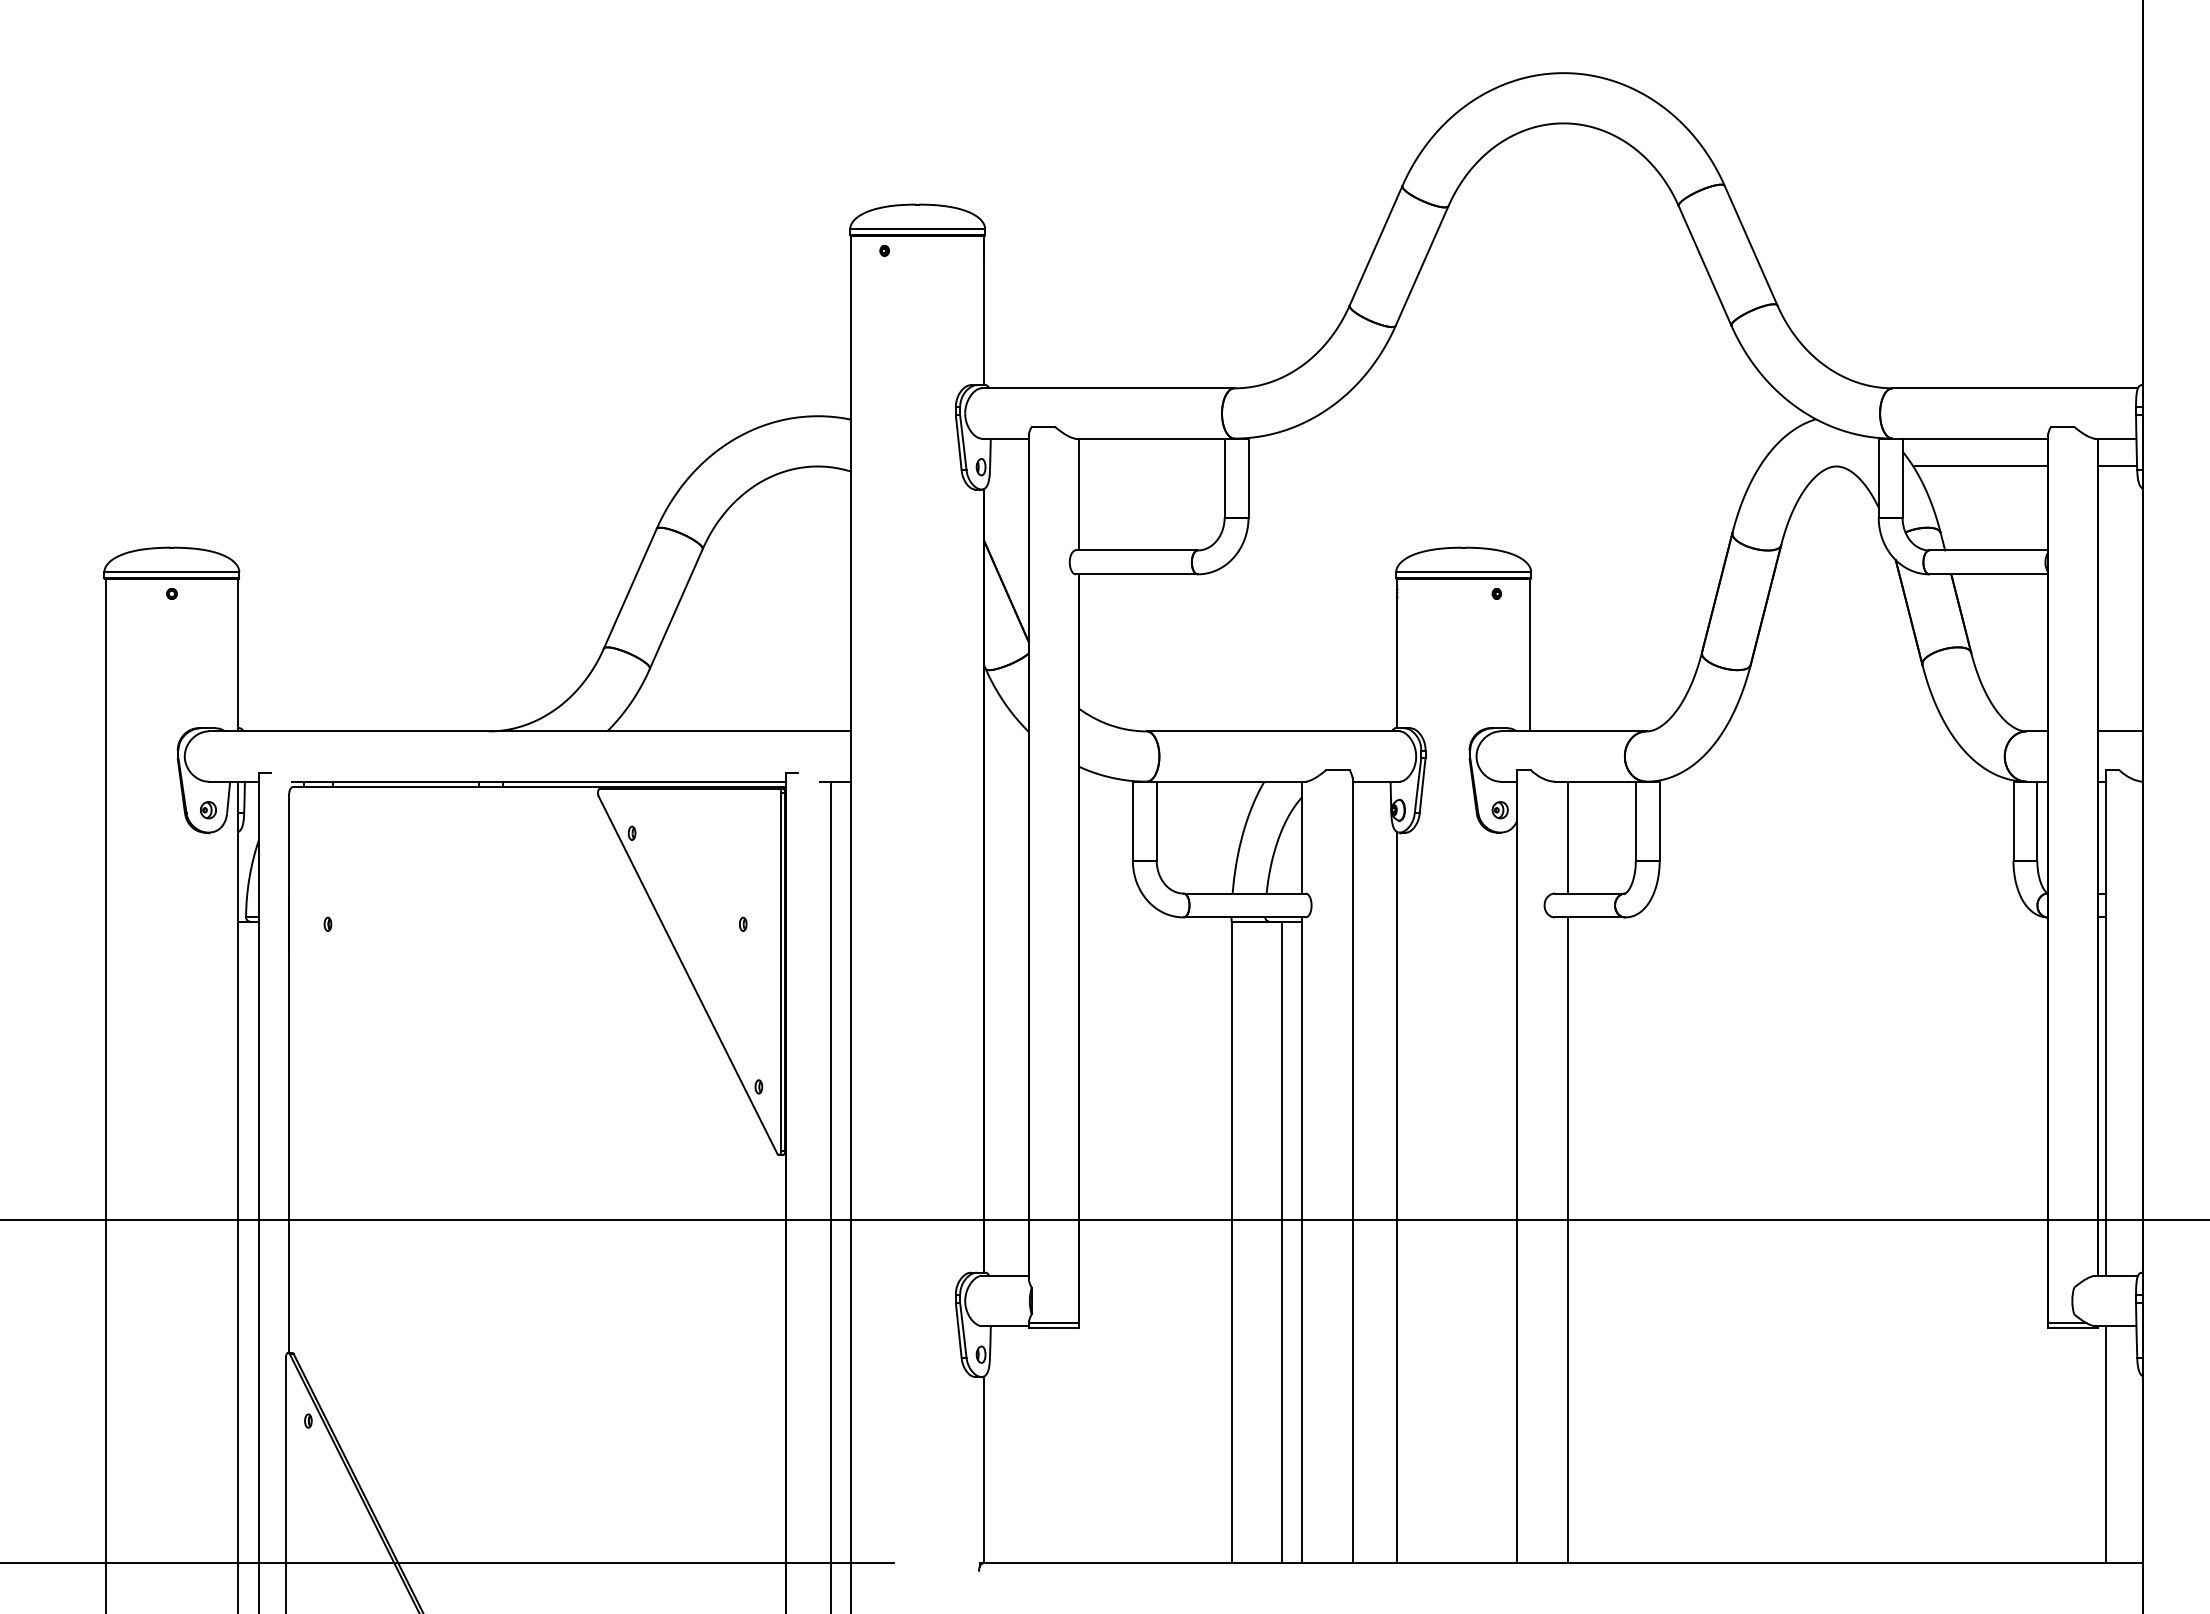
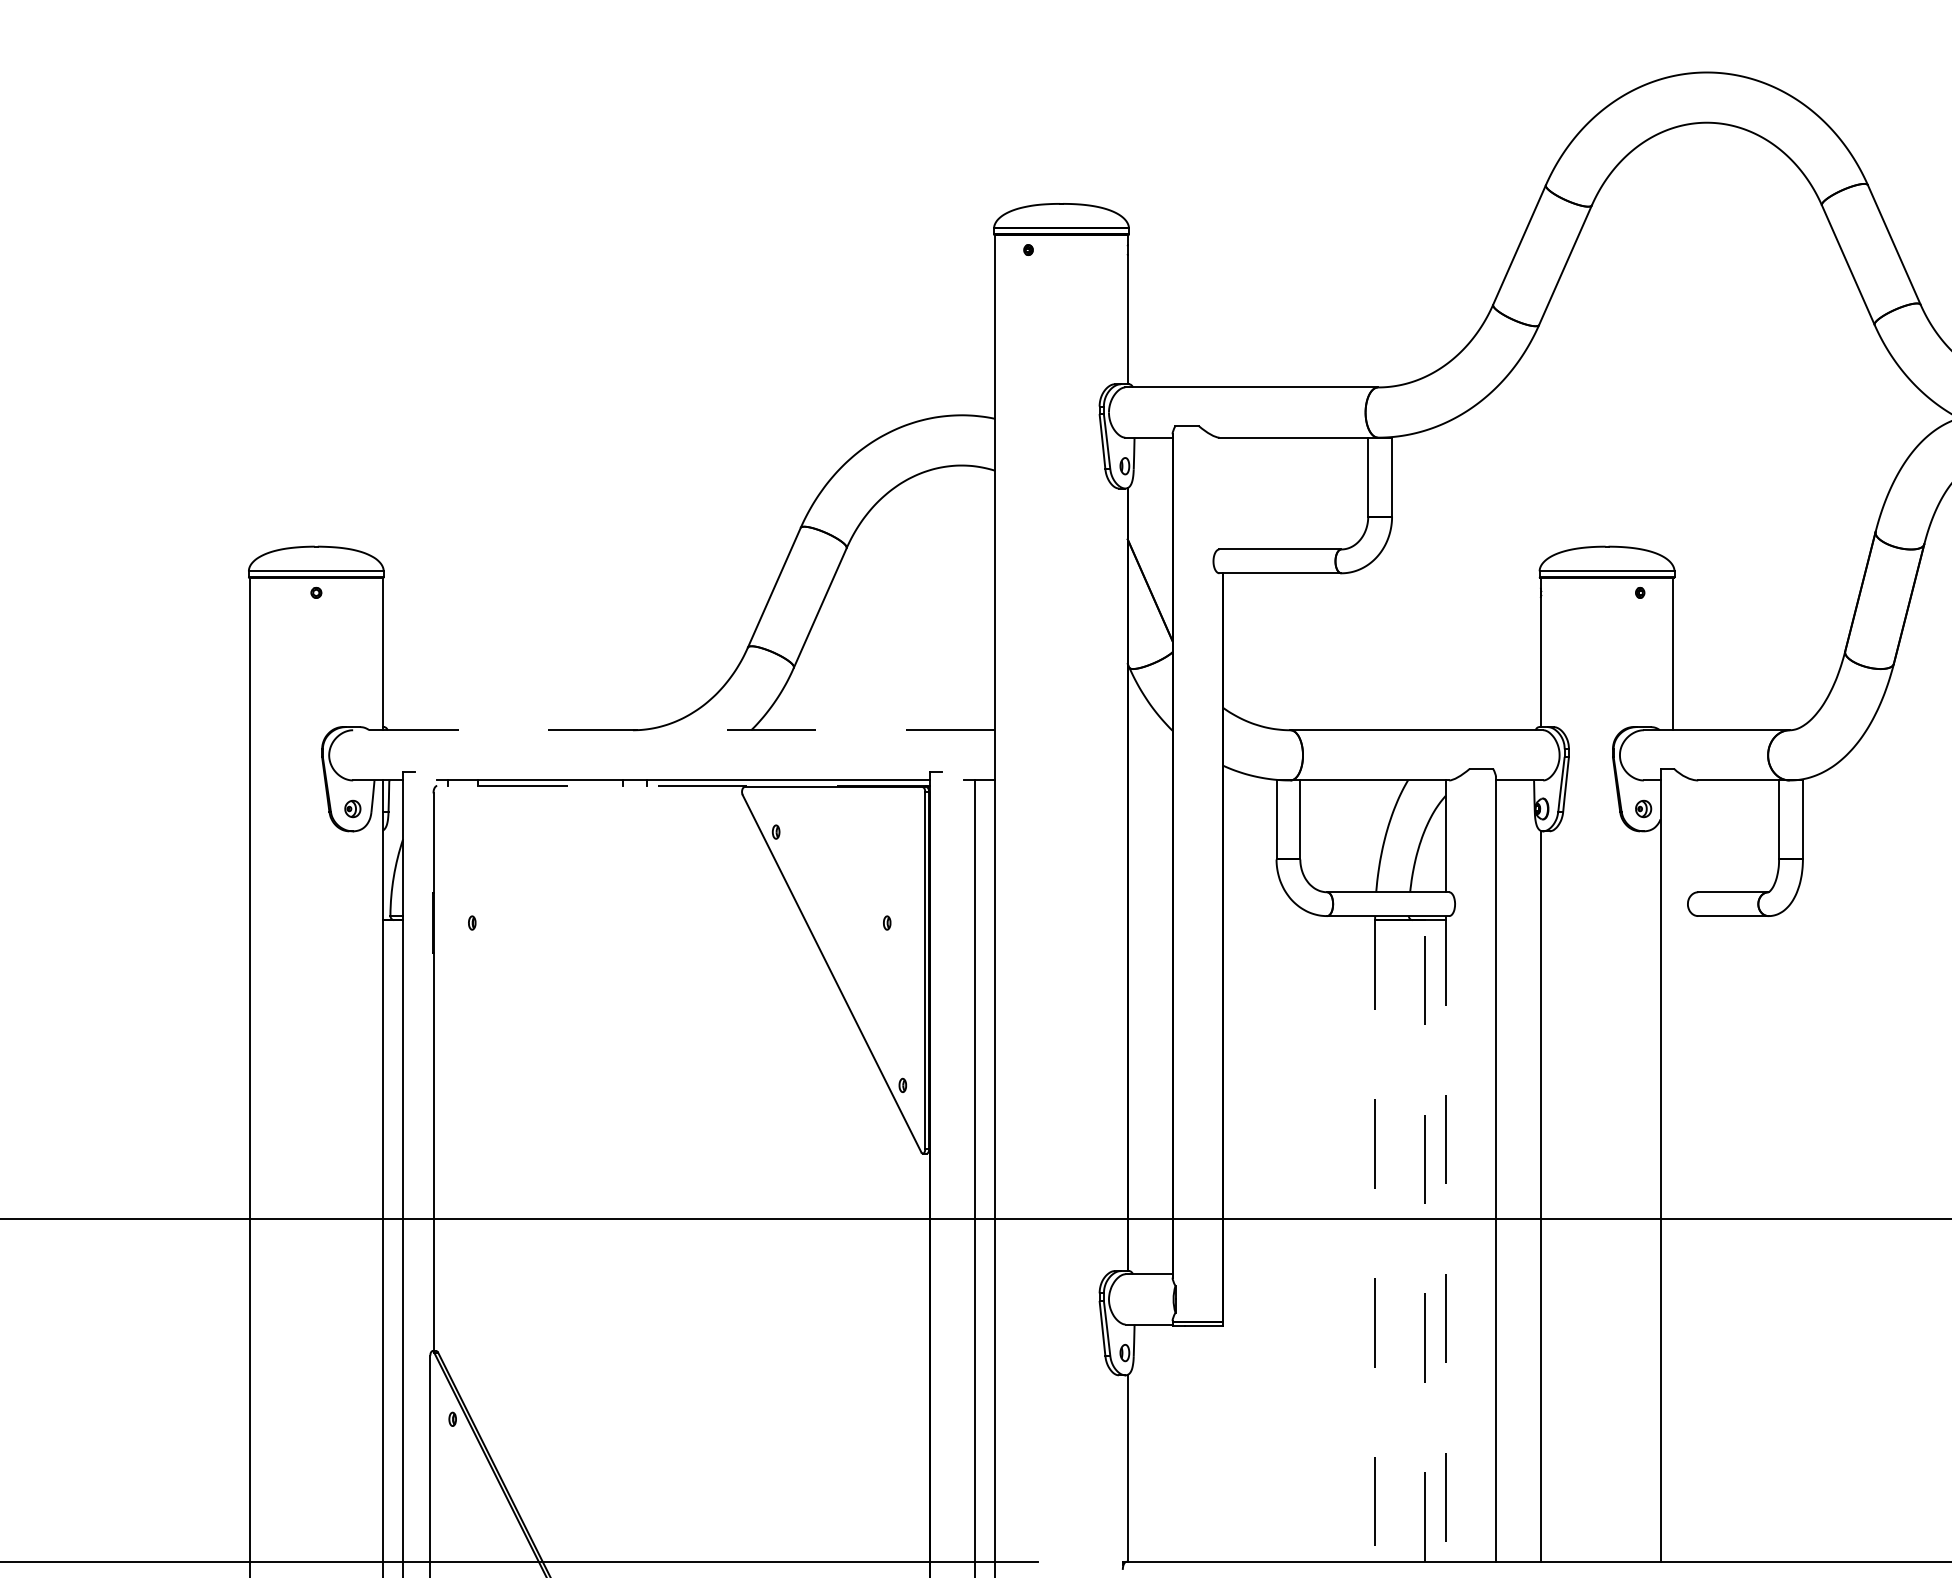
line: (1079, 494) -> (1223, 493), removed
line: (529, 731) -> (673, 730), solid -> dashed
line: (537, 787) -> (681, 786), solid -> dashed
line: (1567, 837) -> (1710, 836), removed
line: (1302, 1240) -> (1446, 1238), solid -> dashed
line: (1567, 1240) -> (1710, 1238), removed
line: (1231, 1242) -> (1375, 1240), solid -> dashed
line: (1281, 1242) -> (1425, 1240), solid -> dashed

